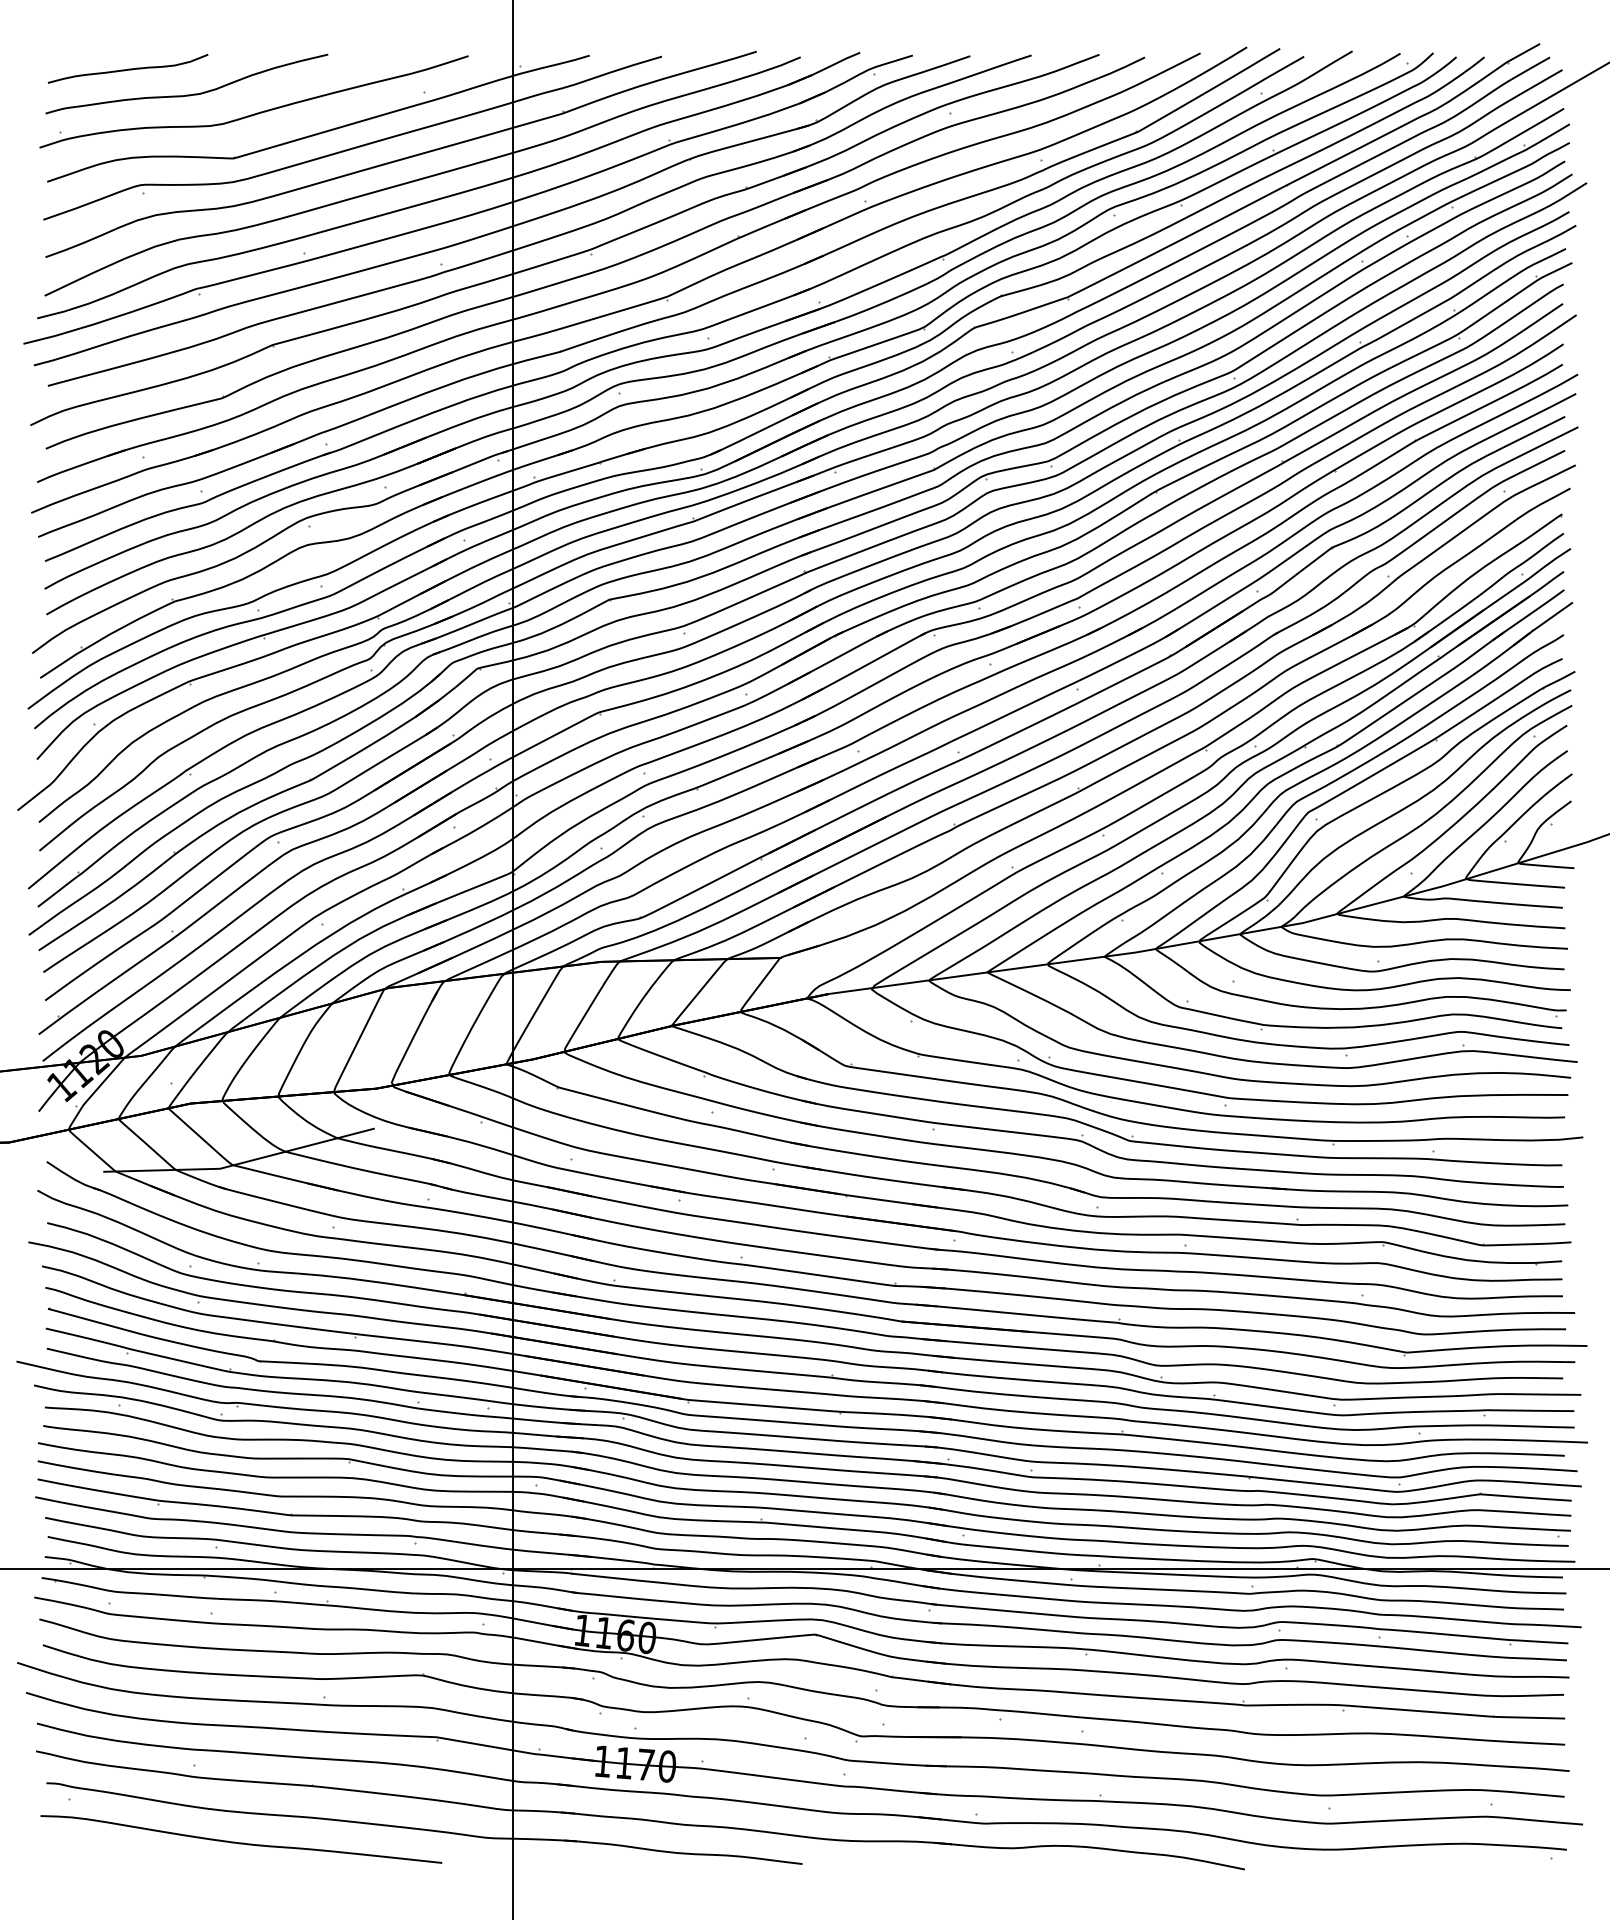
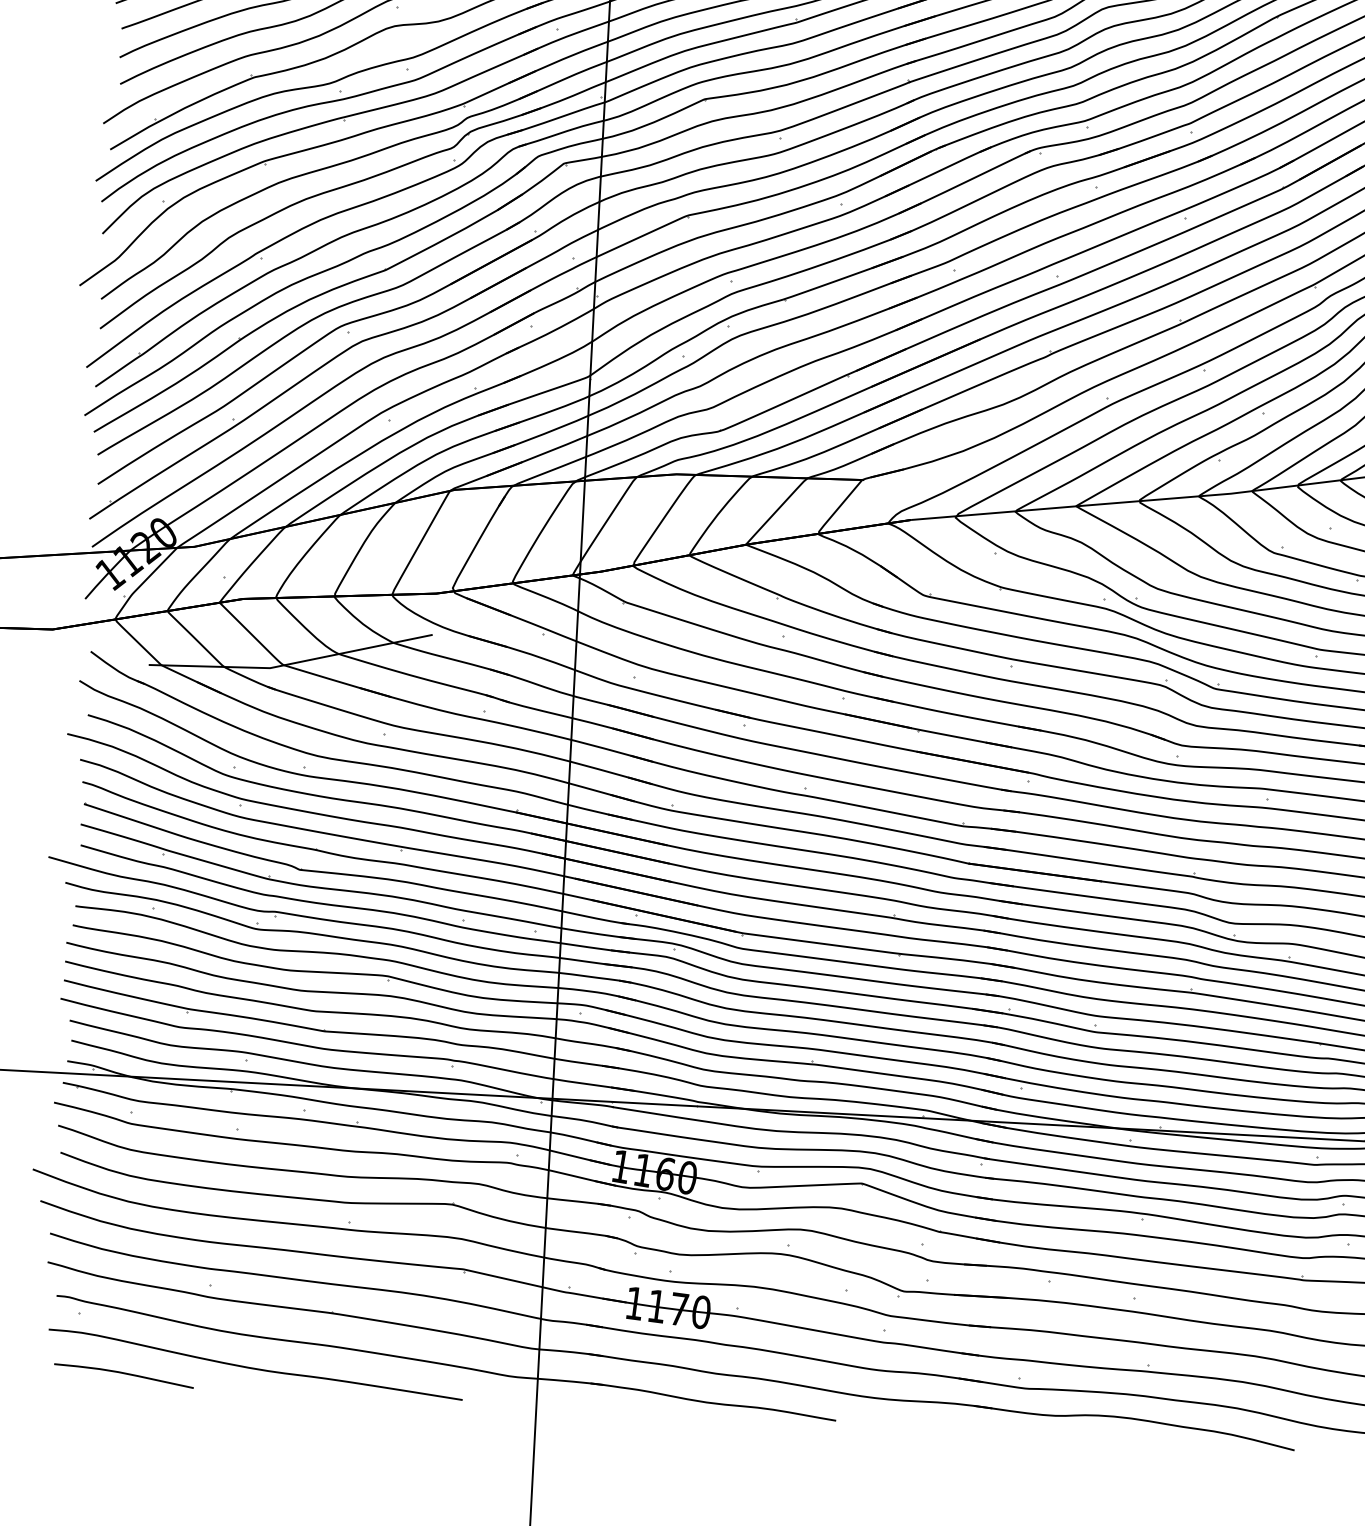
curve: (114, 1855) -> (123, 1374), added

